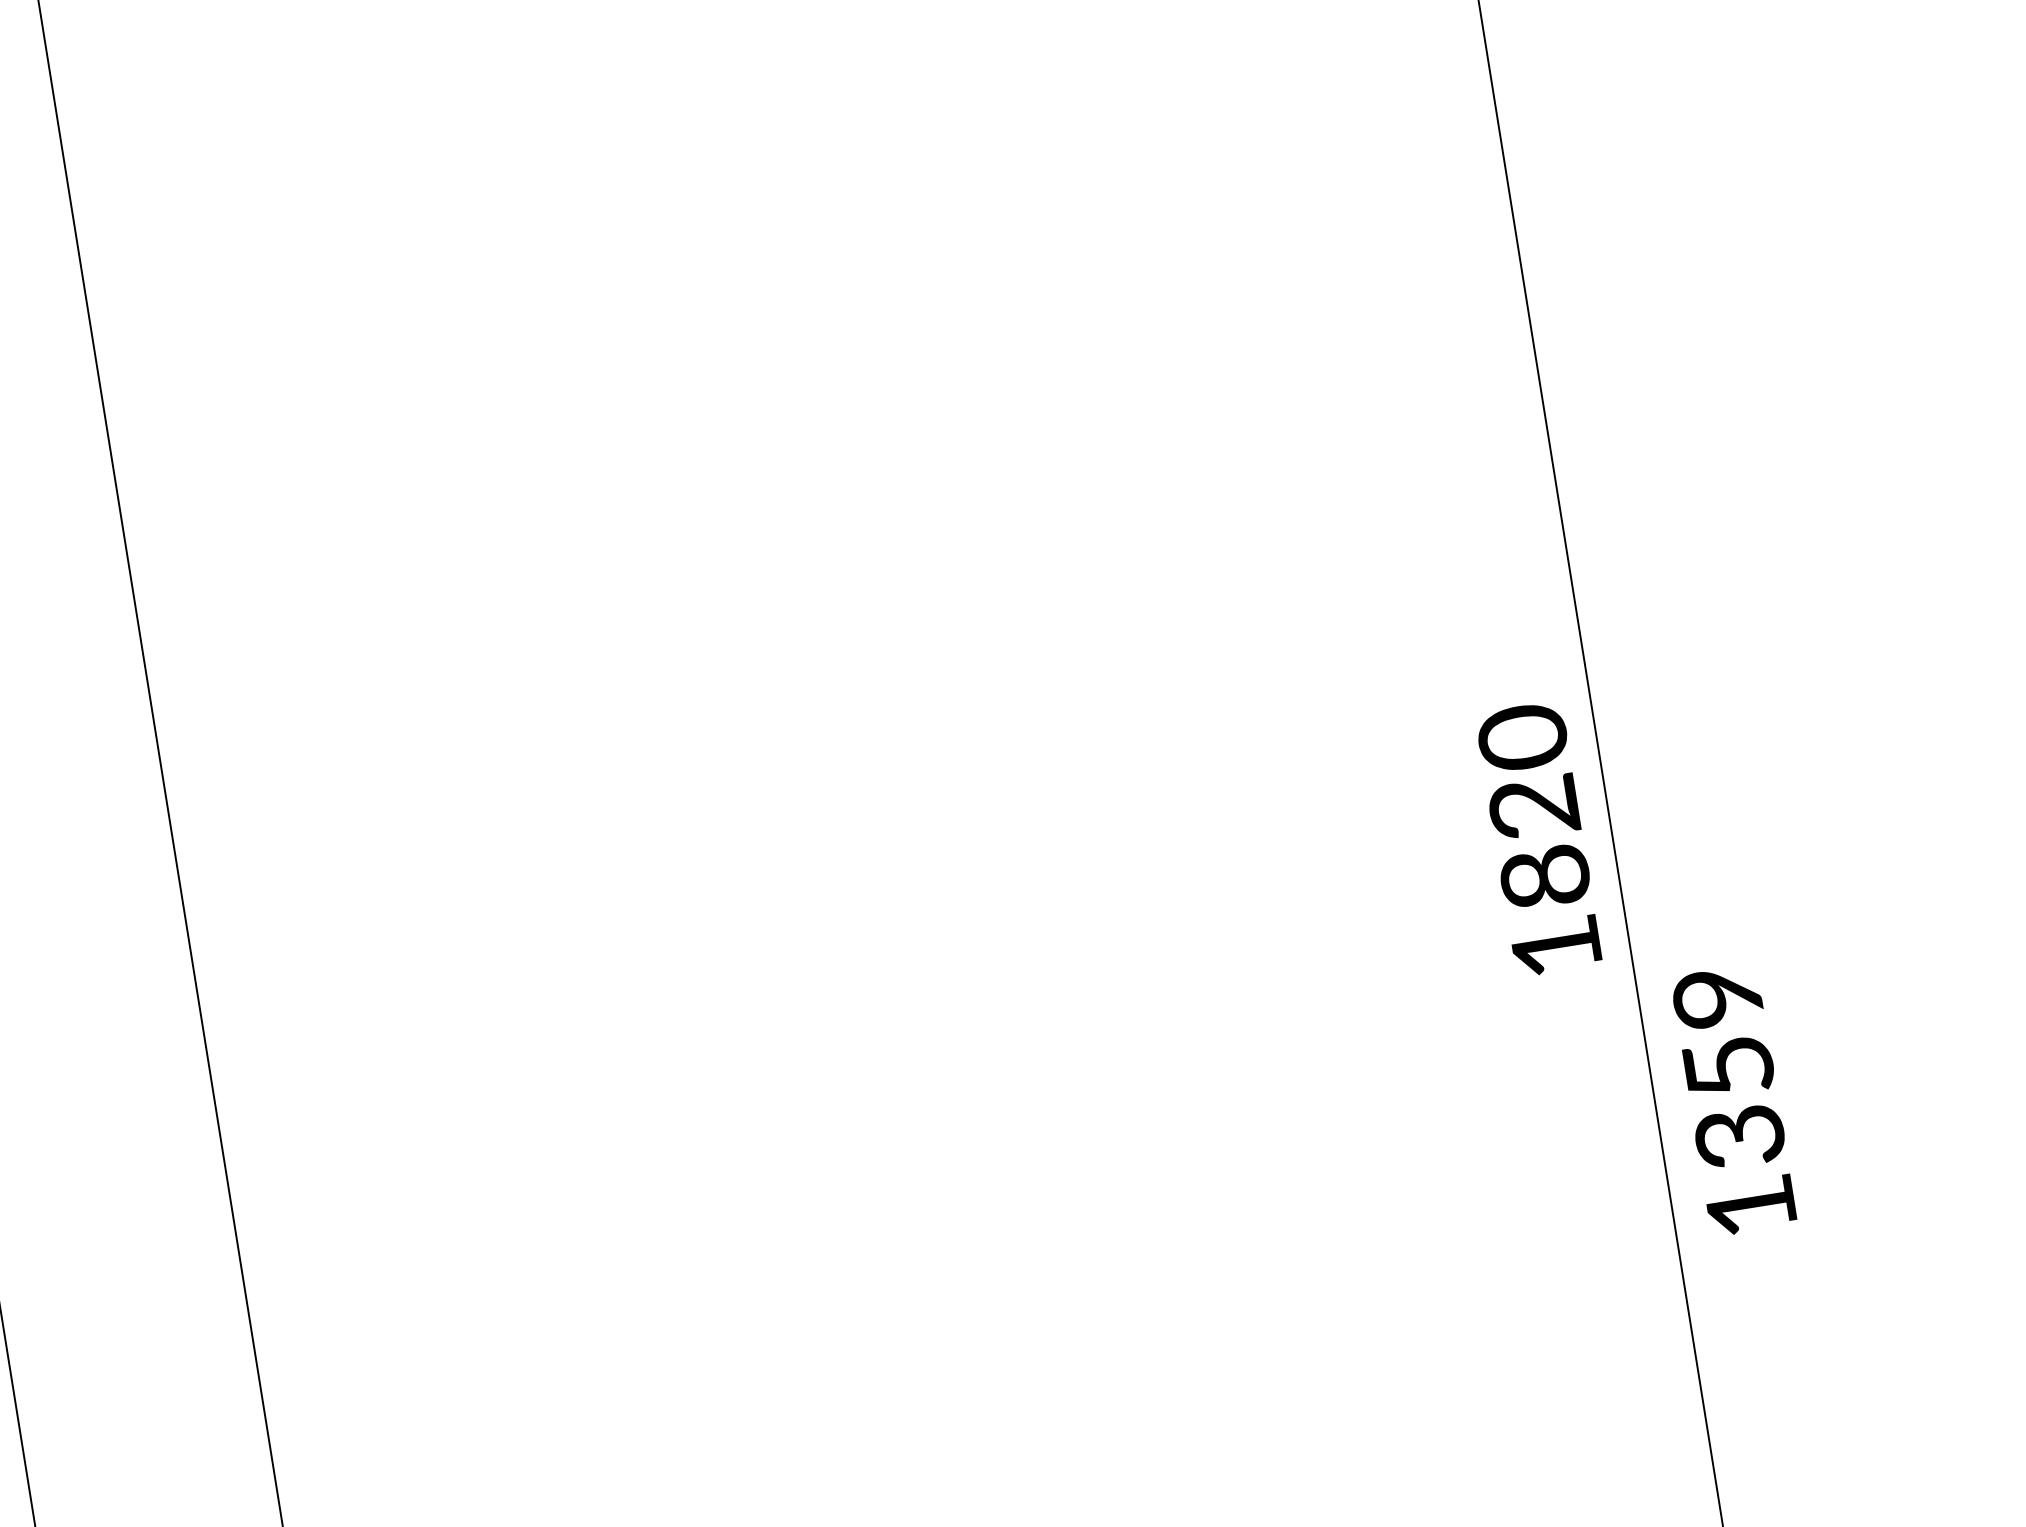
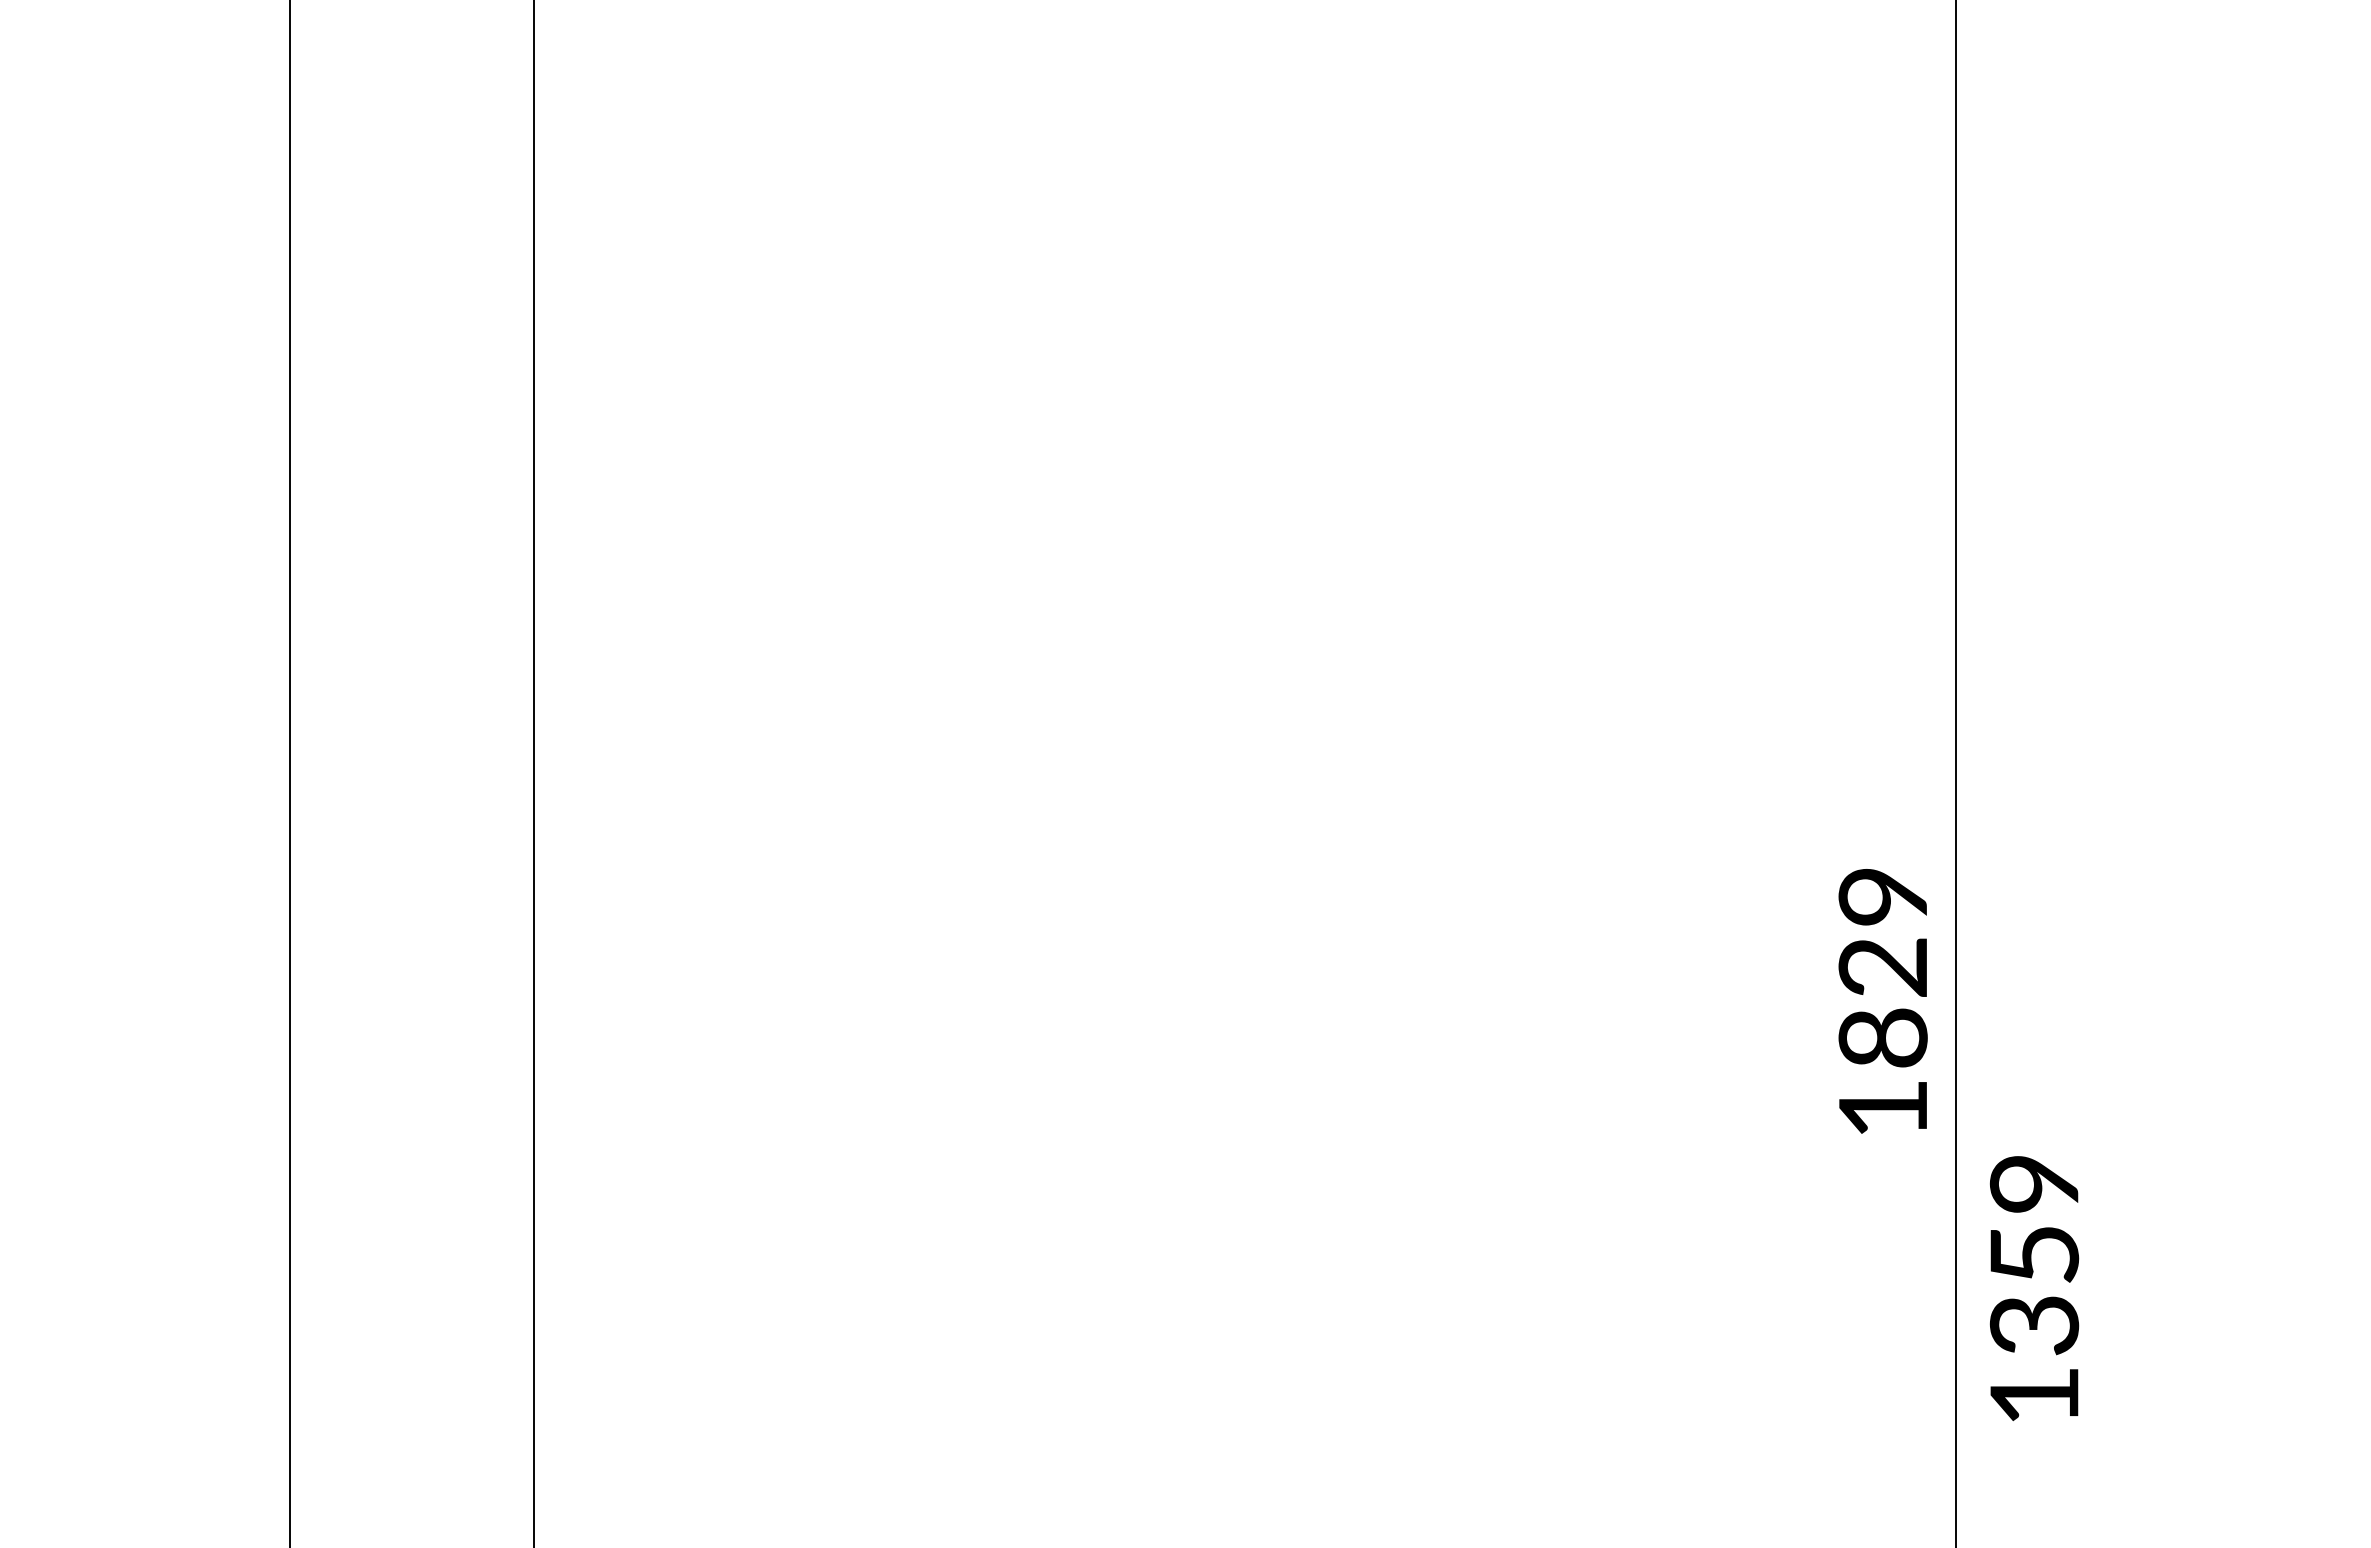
text: (1523, 737) -> (1883, 896), 1820 -> 1829

